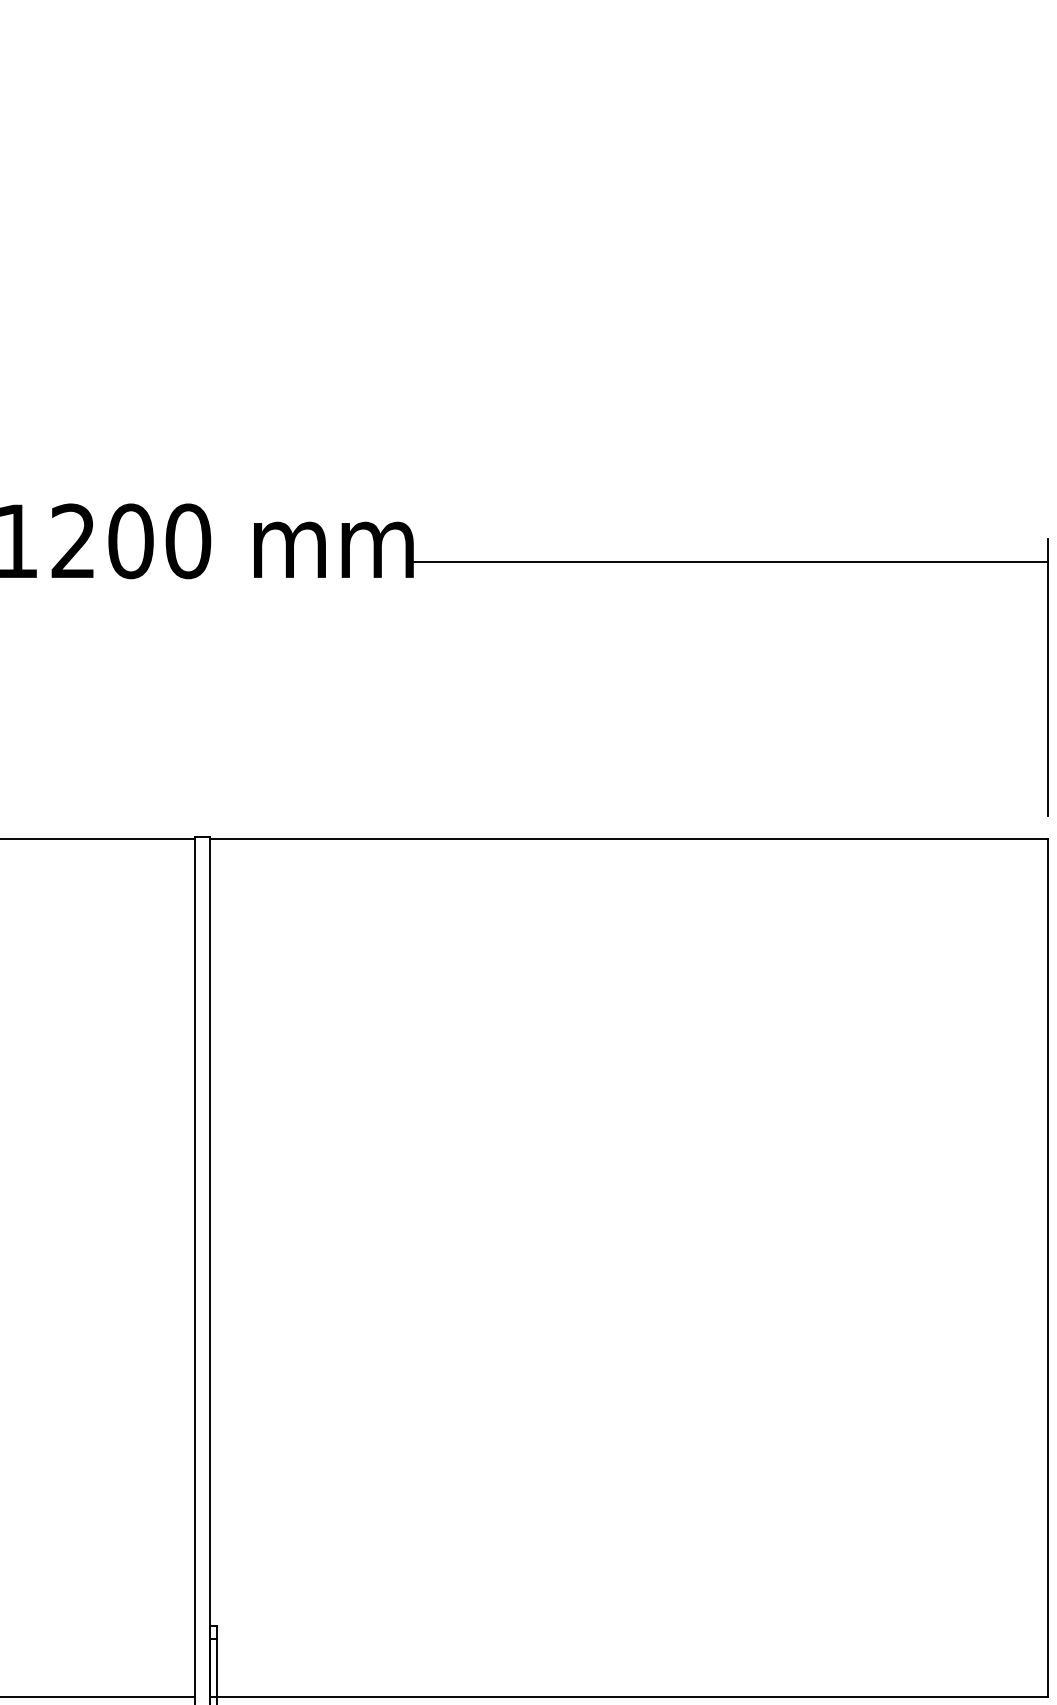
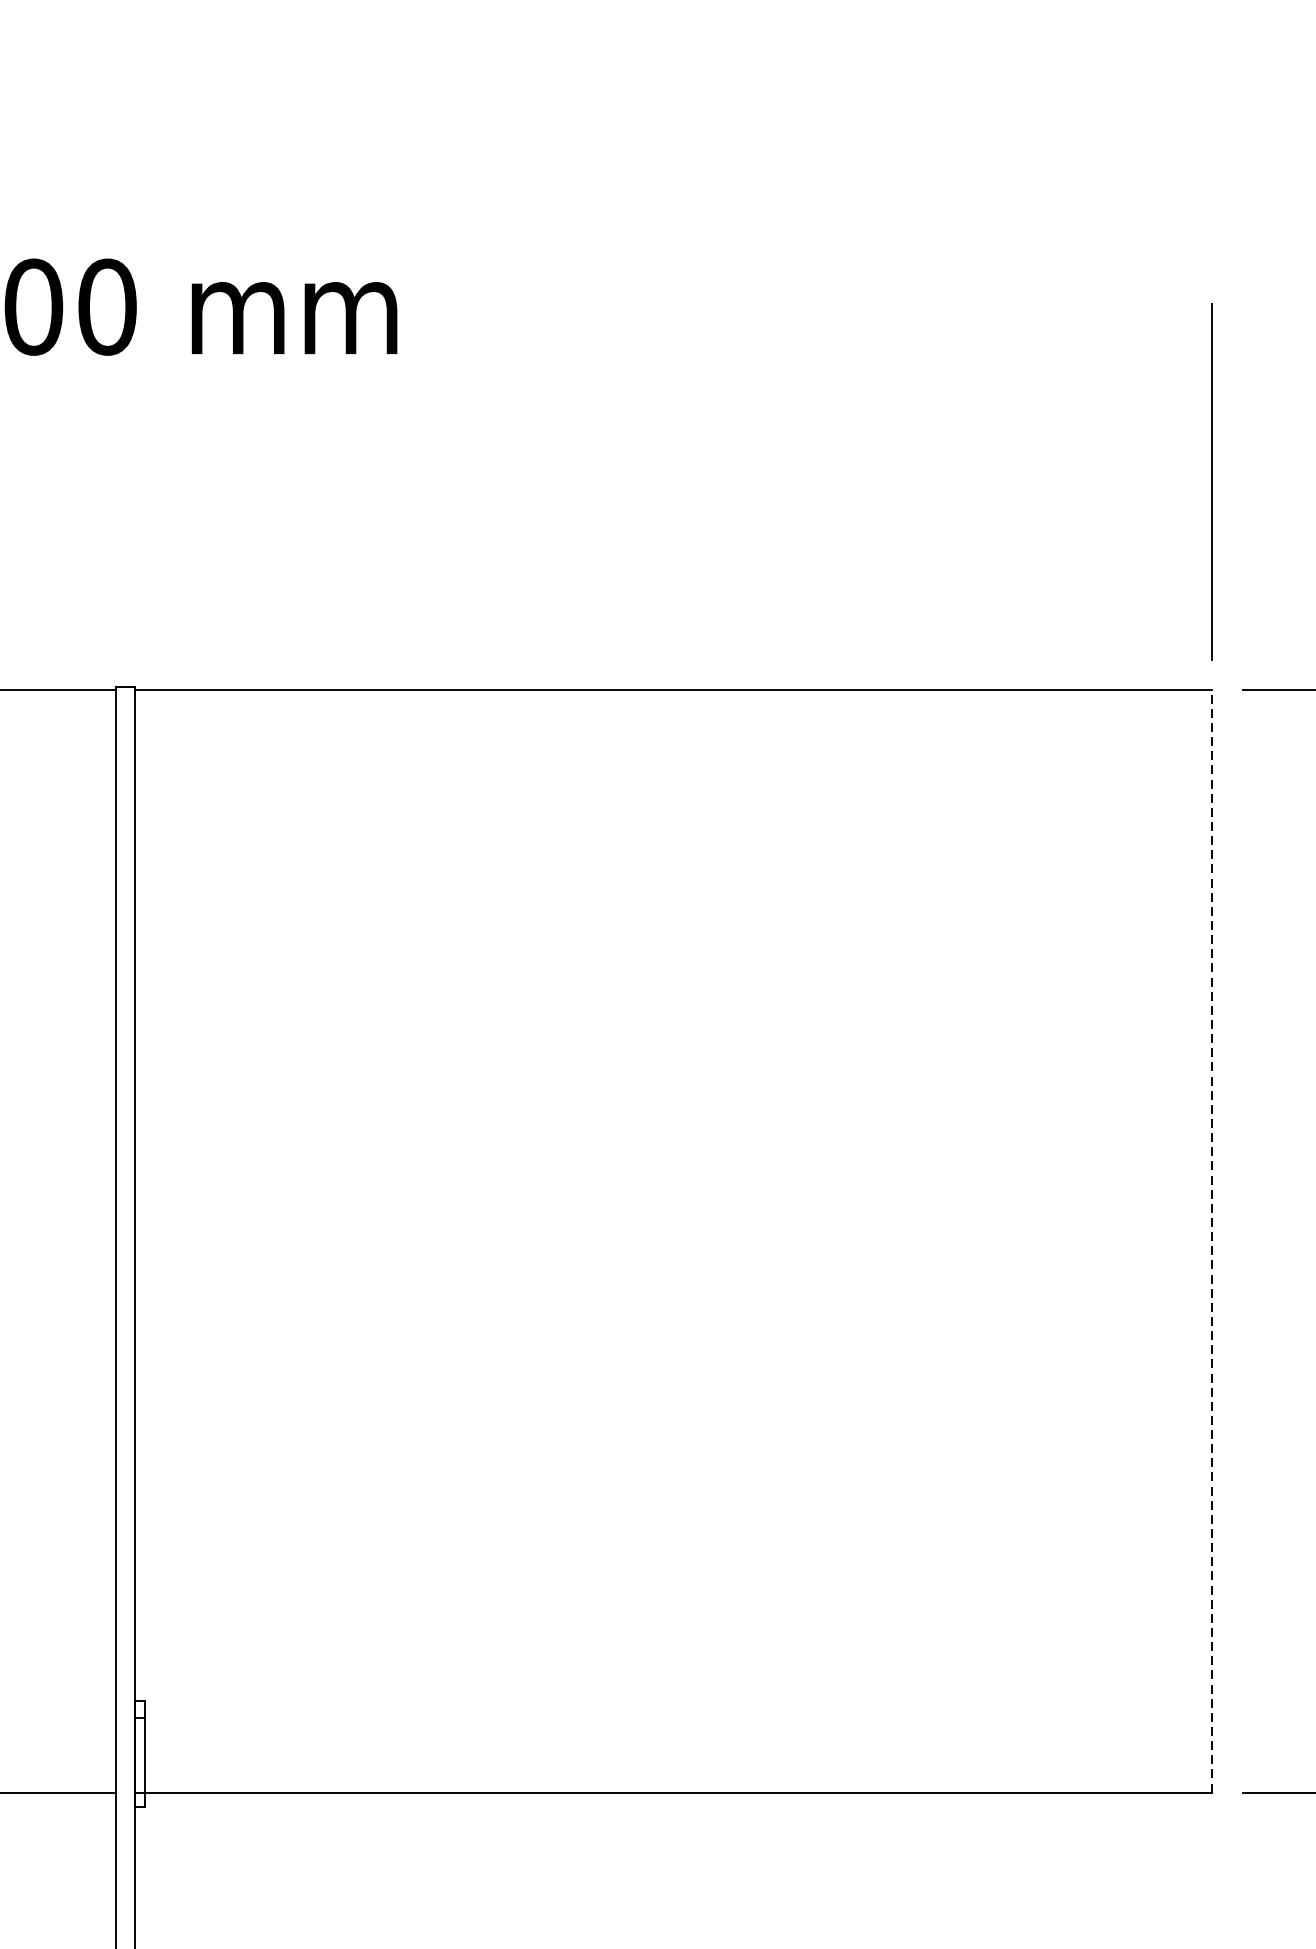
line: (728, 562) -> (801, 334), removed
line: (1047, 1268) -> (1211, 1241), solid -> dashed

